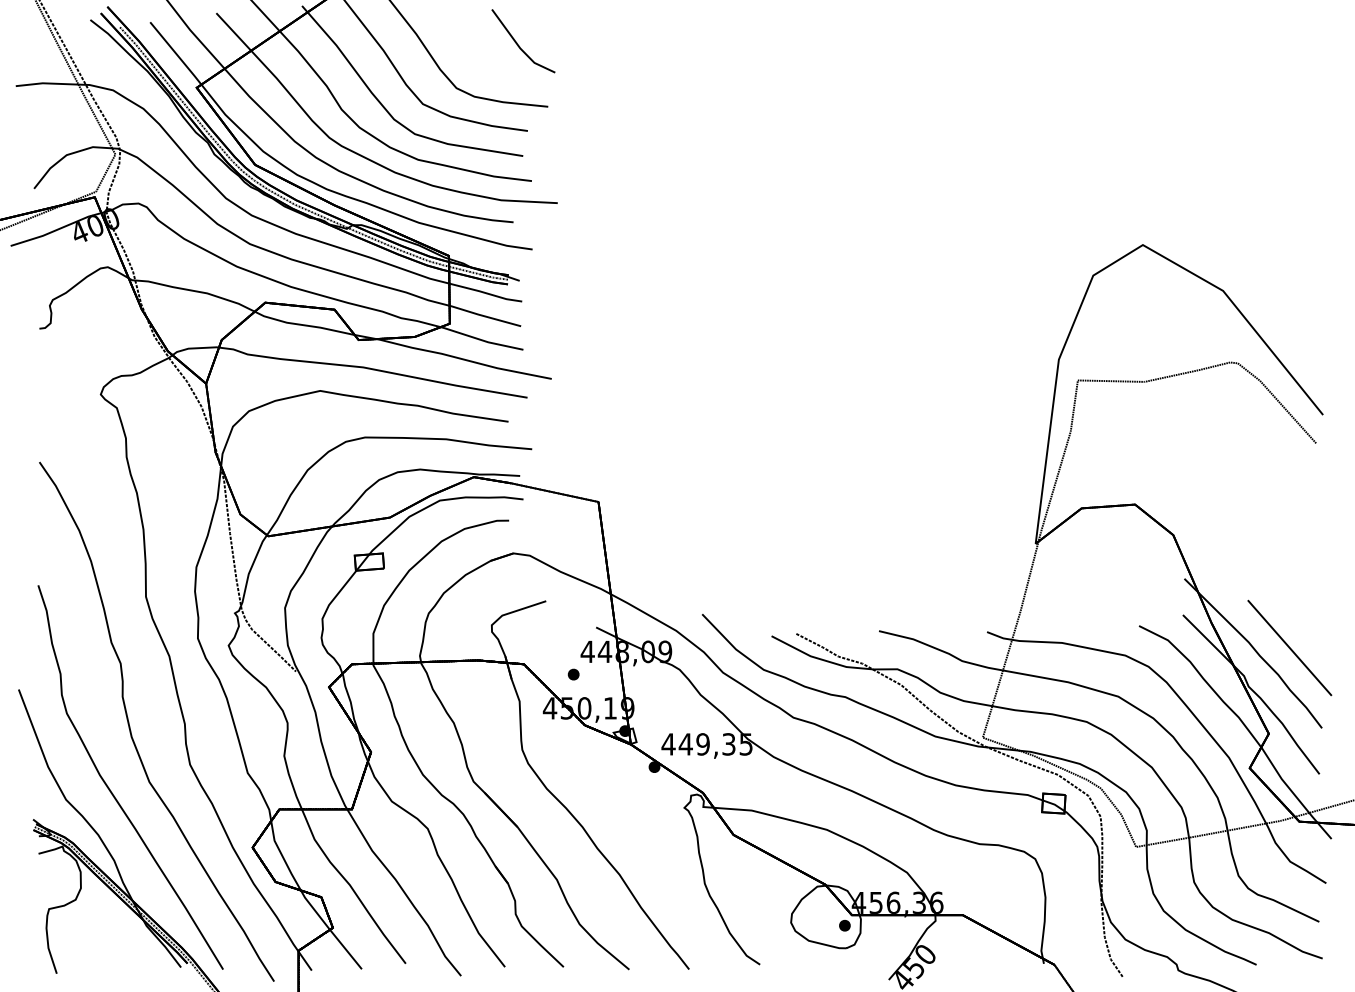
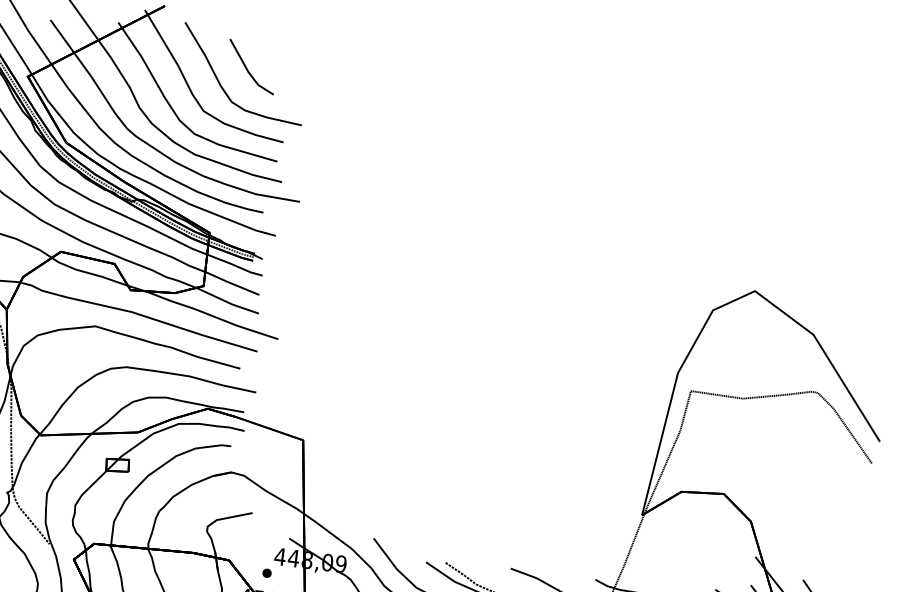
line: (519, 45) -> (248, 70), moved

